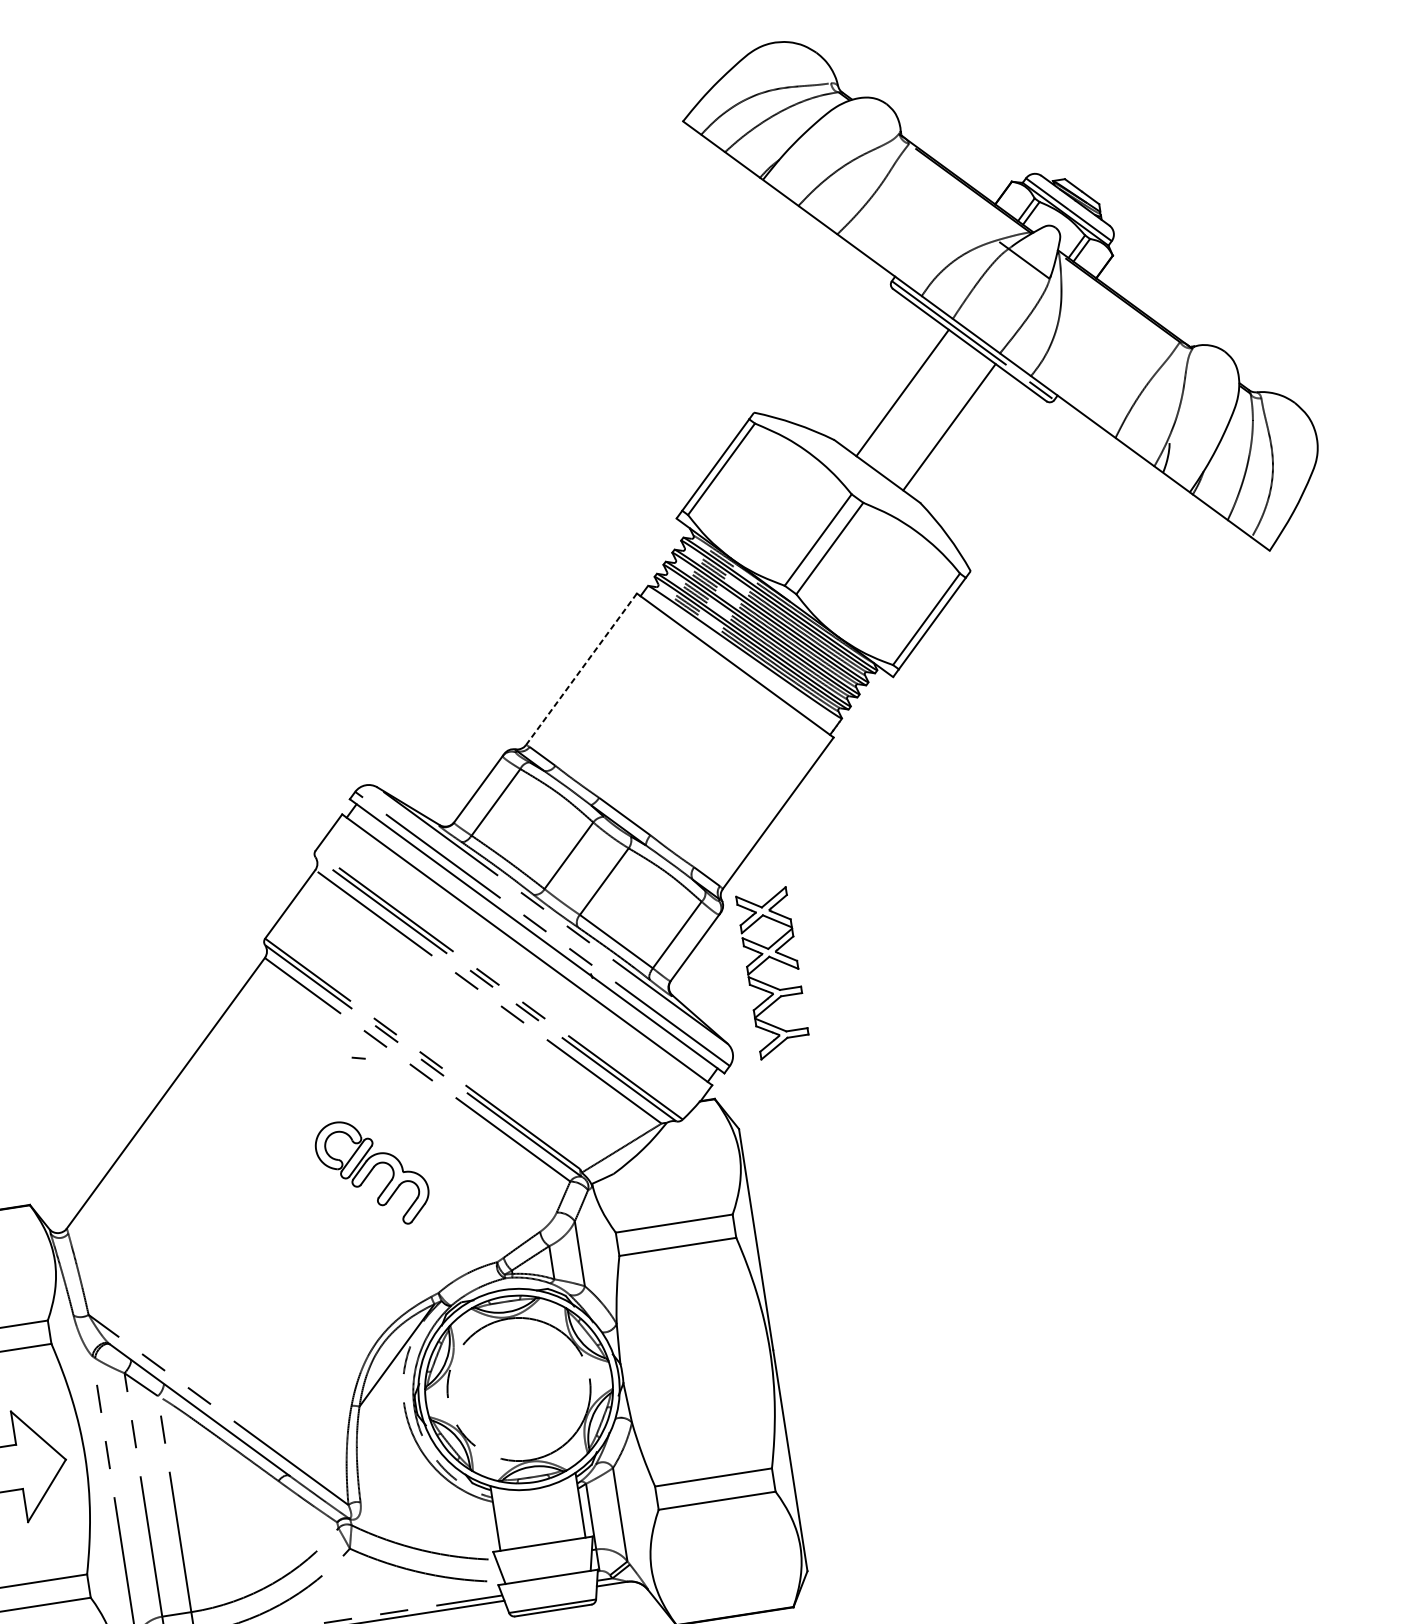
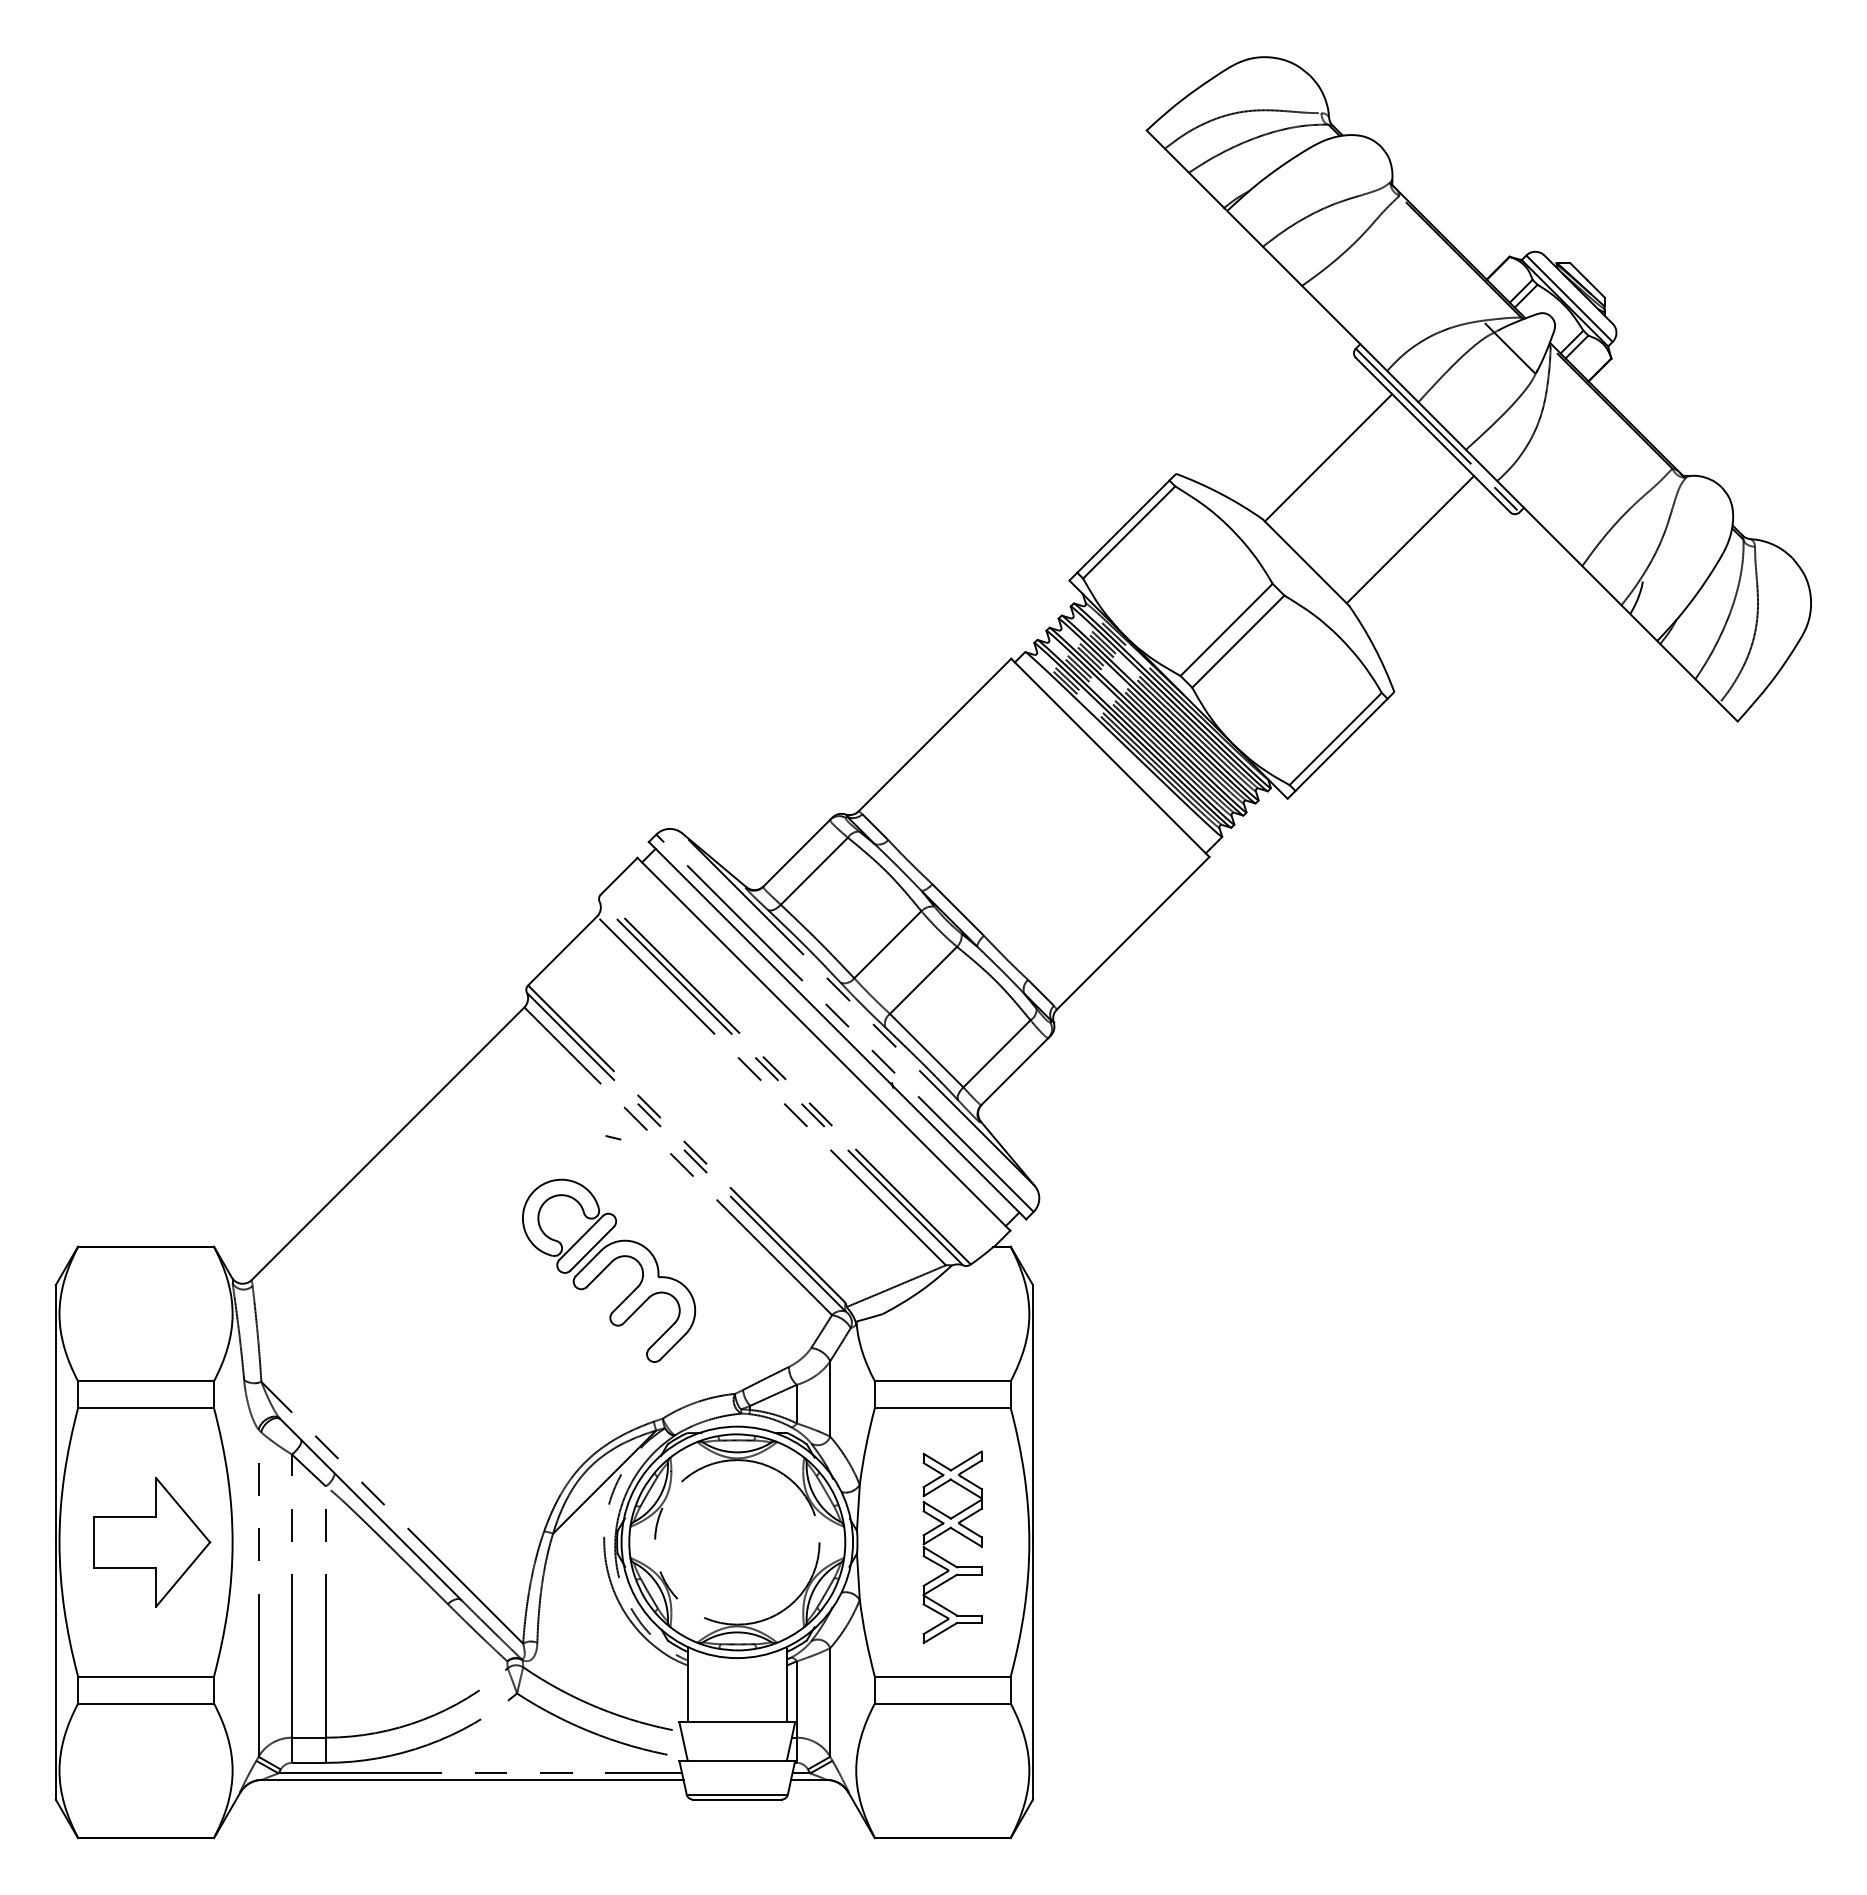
line: (902, 392) -> (1410, 539), moved
line: (949, 426) -> (1328, 457), moved
line: (582, 669) -> (935, 735), dashed -> solid
part: (777, 961) -> (959, 1534), moved
part: (373, 1172) -> (609, 1270), size x1.43

